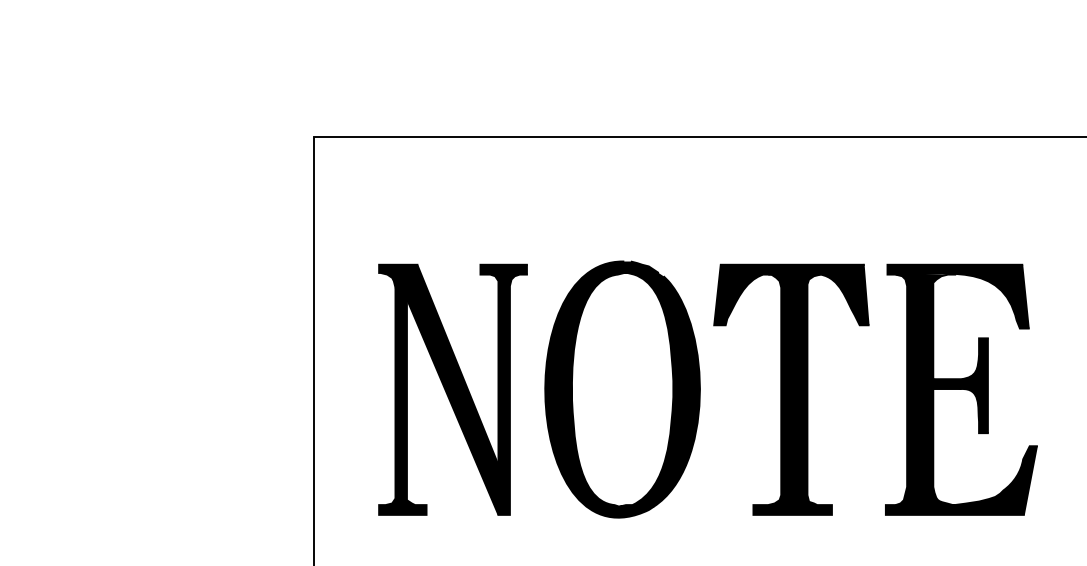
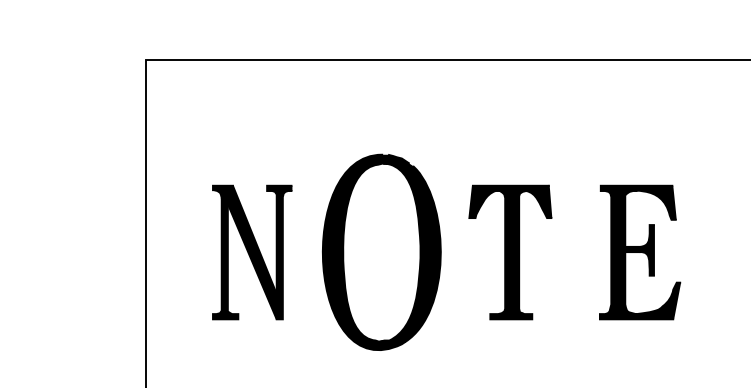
part: (452, 389) -> (252, 252), size x0.7
part: (791, 389) -> (510, 252), size x0.7
part: (961, 389) -> (640, 252), size x0.7

